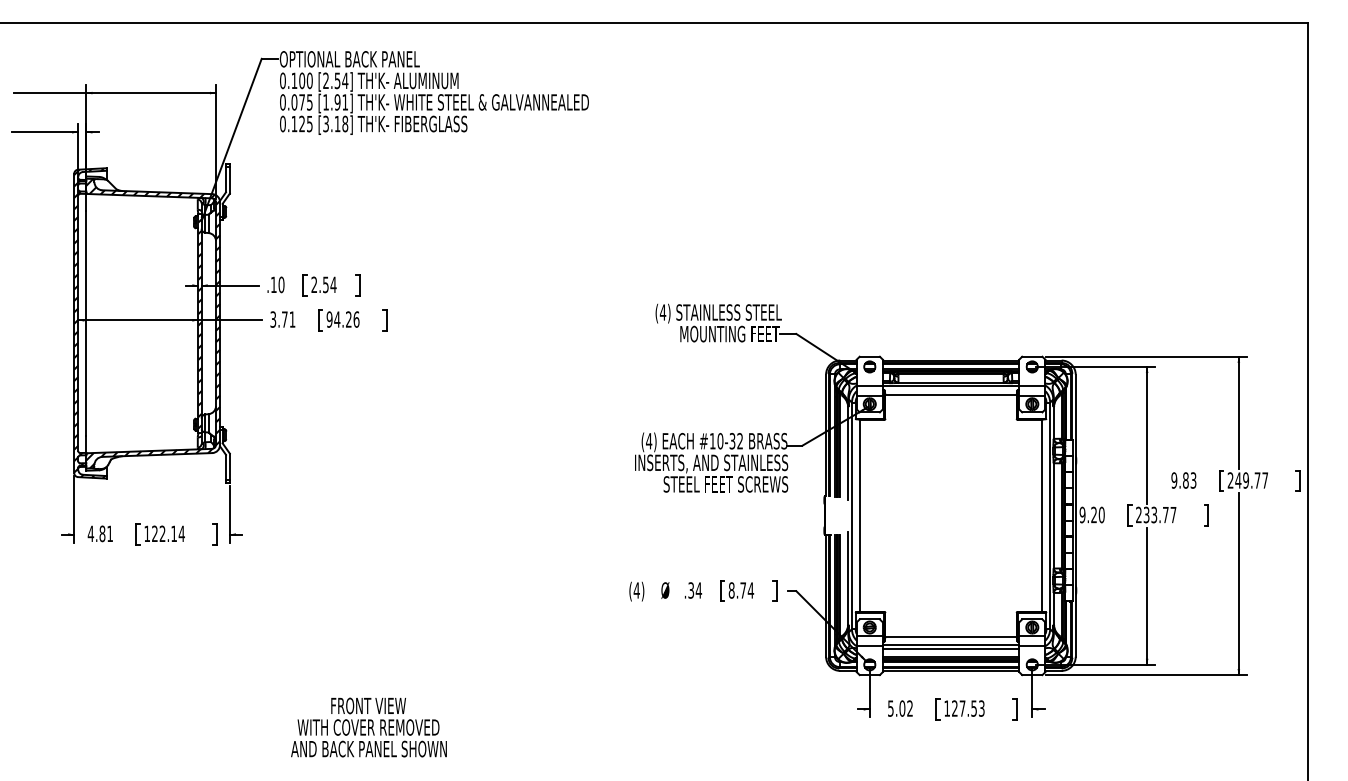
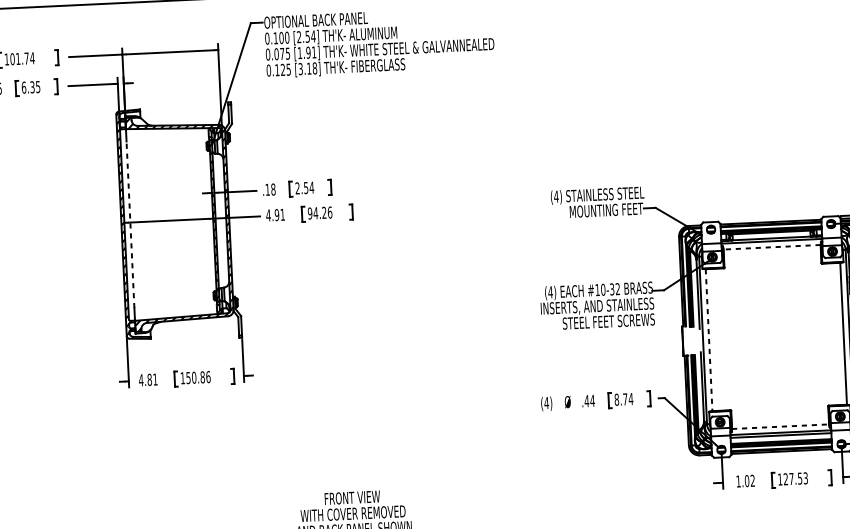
text: (281, 284) -> (273, 189), .10 -> .18
text: (278, 319) -> (272, 215), 3.71 -> 4.91
line: (86, 323) -> (130, 224), solid -> dashed
line: (951, 394) -> (772, 247), solid -> dashed
line: (860, 516) -> (709, 340), solid -> dashed
text: (168, 533) -> (198, 377), 122.14 -> 150.86
text: (691, 590) -> (587, 401), .34 -> .44
line: (951, 637) -> (780, 426), solid -> dashed
text: (890, 708) -> (738, 481), 5.02 -> 1.02

